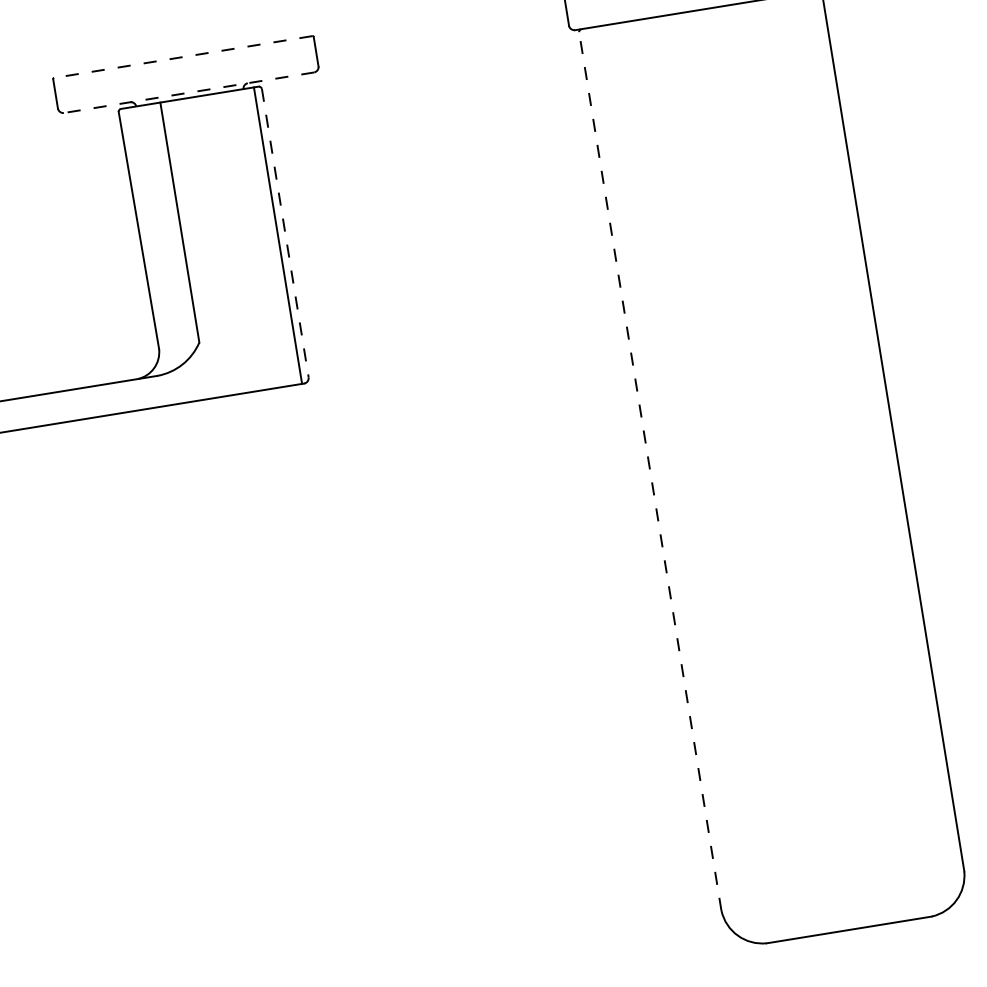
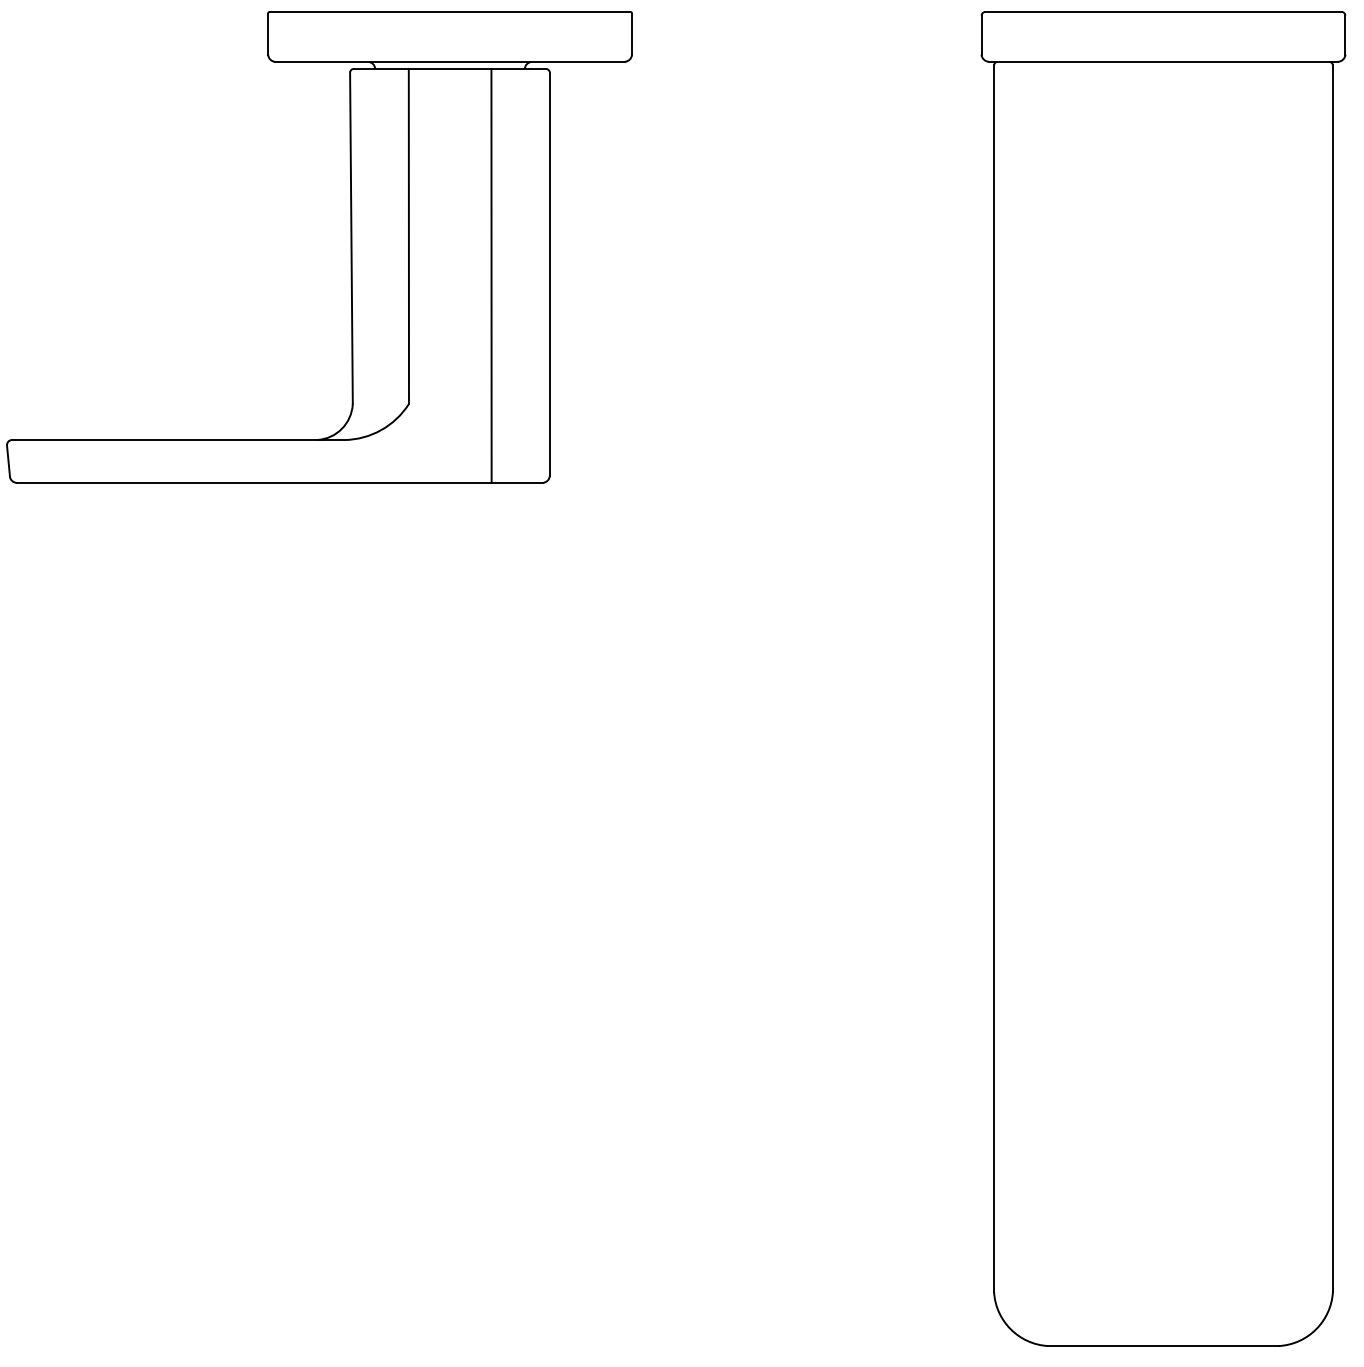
line: (182, 57) -> (449, 12), dashed -> solid
line: (189, 92) -> (450, 61), dashed -> solid
line: (285, 233) -> (549, 274), dashed -> solid
line: (277, 235) -> (491, 275), moved
line: (649, 471) -> (993, 678), dashed -> solid

